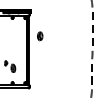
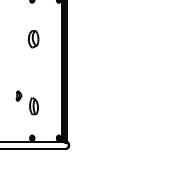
part: (40, 36) -> (34, 39), moved

